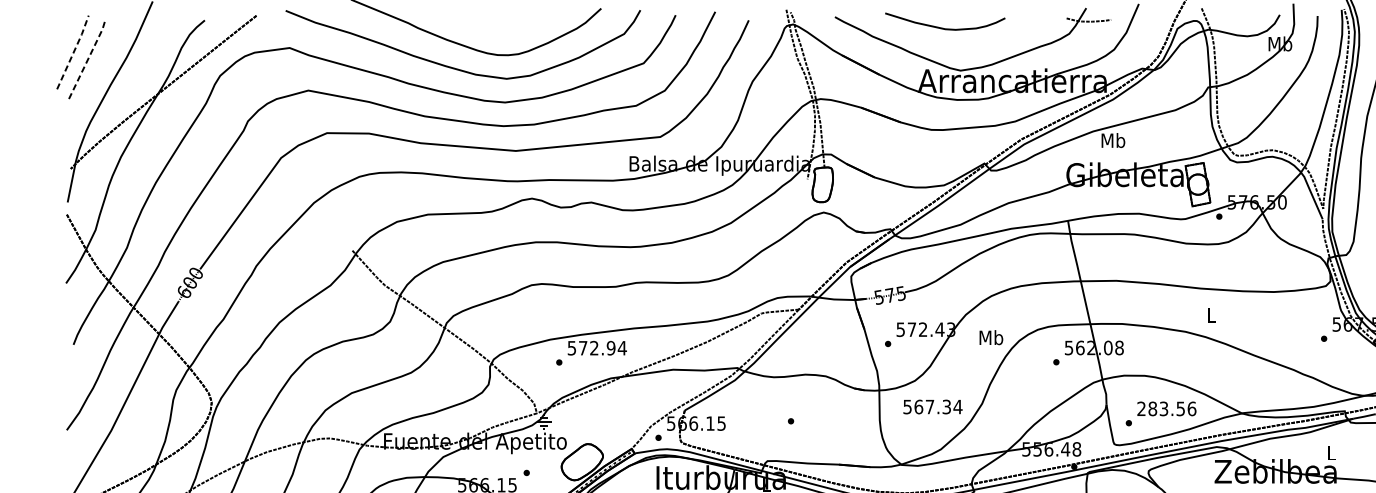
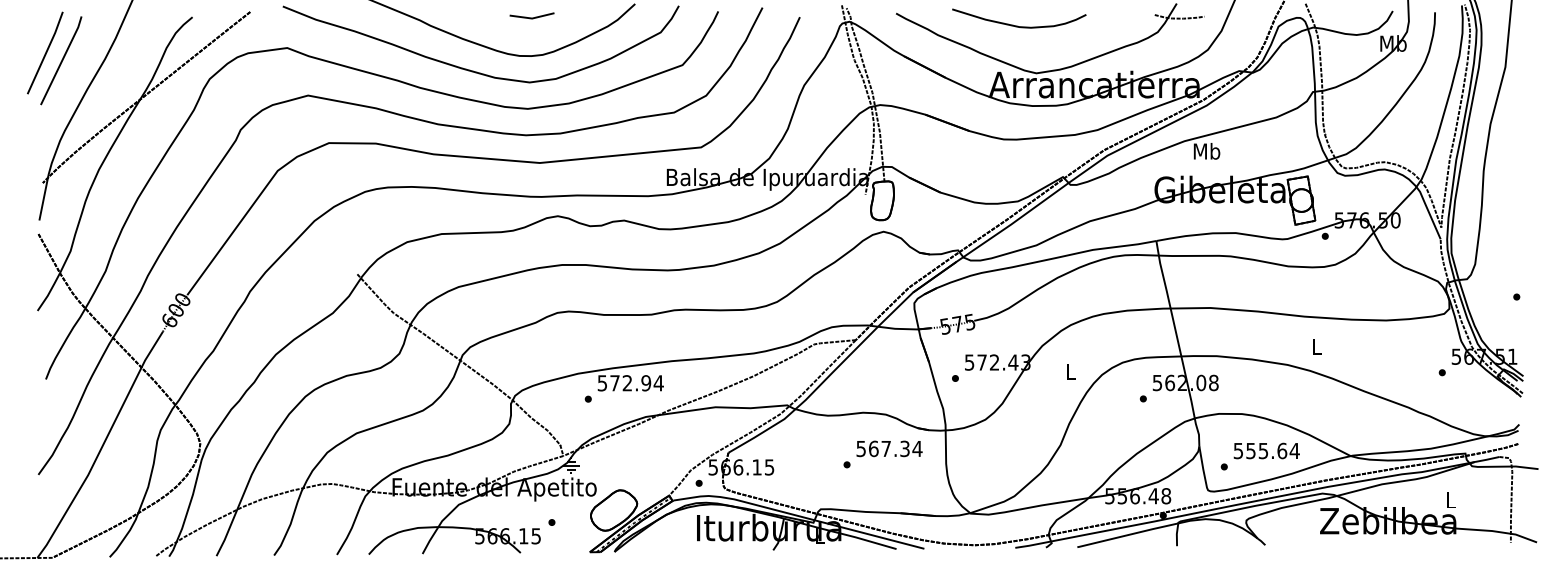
line: (508, 20) -> (531, 17), added
line: (74, 52) -> (46, 52), dashed -> solid
line: (88, 59) -> (62, 60), dashed -> solid
text: (991, 337) -> (1070, 371), Mb -> L
text: (932, 406) -> (889, 448), moved
text: (1166, 408) -> (1266, 450), 283.56 -> 555.64

